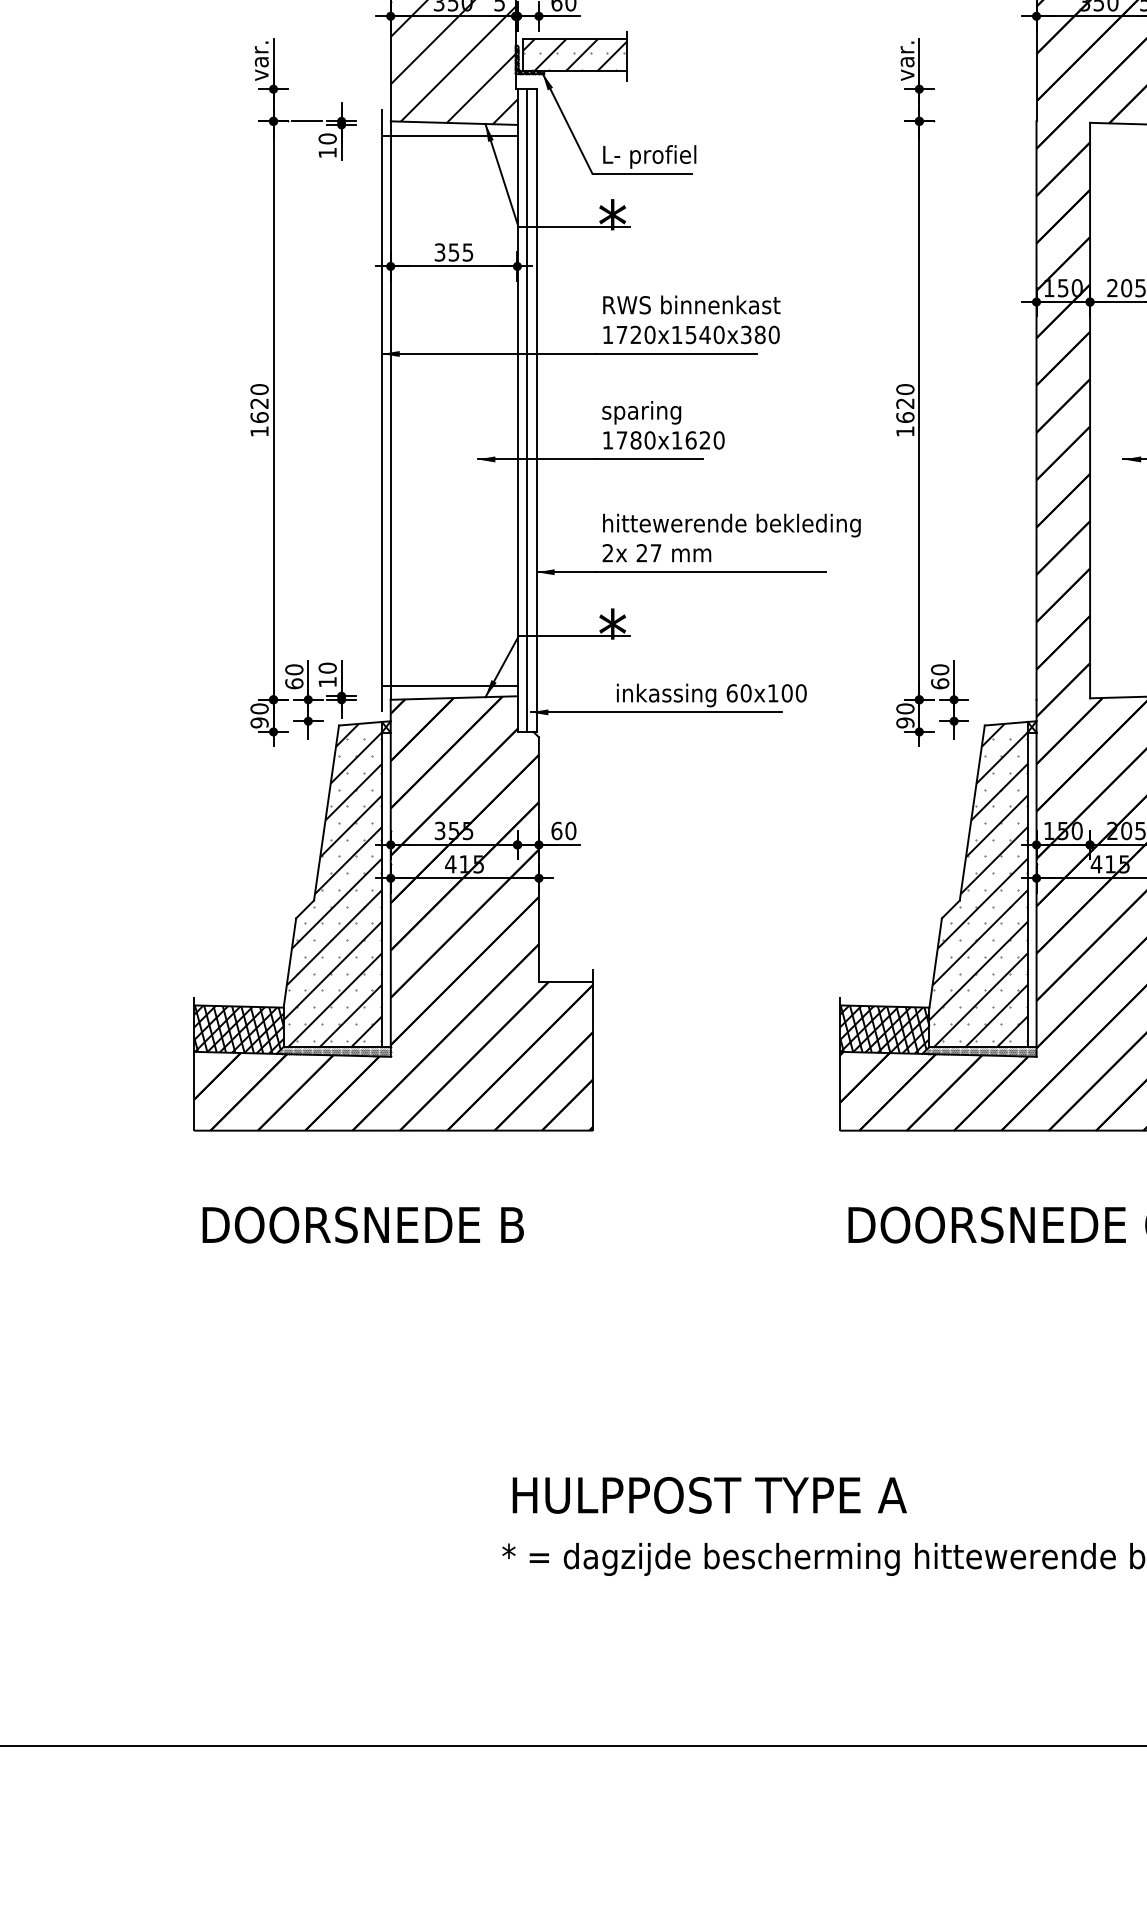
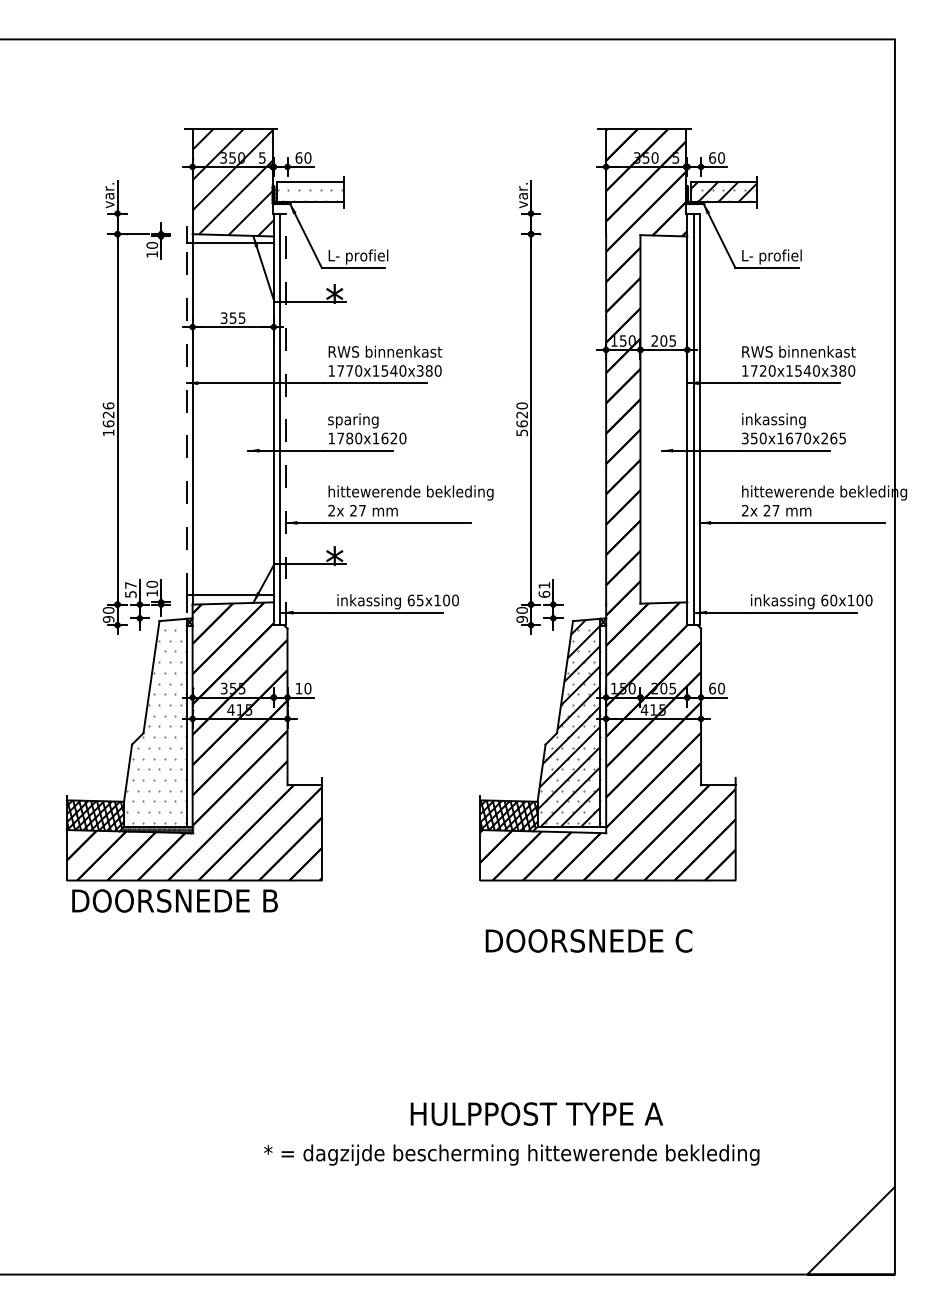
hatch: (574, 54) -> (310, 191), removed
text: (635, 334) -> (349, 370), 1720x1540x380 -> 1770x1540x380
text: (259, 388) -> (108, 405), 1620 -> 1626
line: (381, 409) -> (186, 418), solid -> dashed
line: (537, 410) -> (286, 419), solid -> dashed
text: (905, 431) -> (522, 432), 1620 -> 5620
text: (940, 668) -> (544, 584), 60 -> 61
text: (293, 676) -> (130, 589), 60 -> 57
text: (745, 693) -> (419, 600), 60x100 -> 65x100
text: (556, 830) -> (298, 688), 60 -> 10
hatch: (332, 885) -> (155, 723), removed
hatch: (980, 1050) -> (570, 829), removed
text: (362, 1224) -> (174, 900), moved
text: (709, 1494) -> (536, 1113), moved

